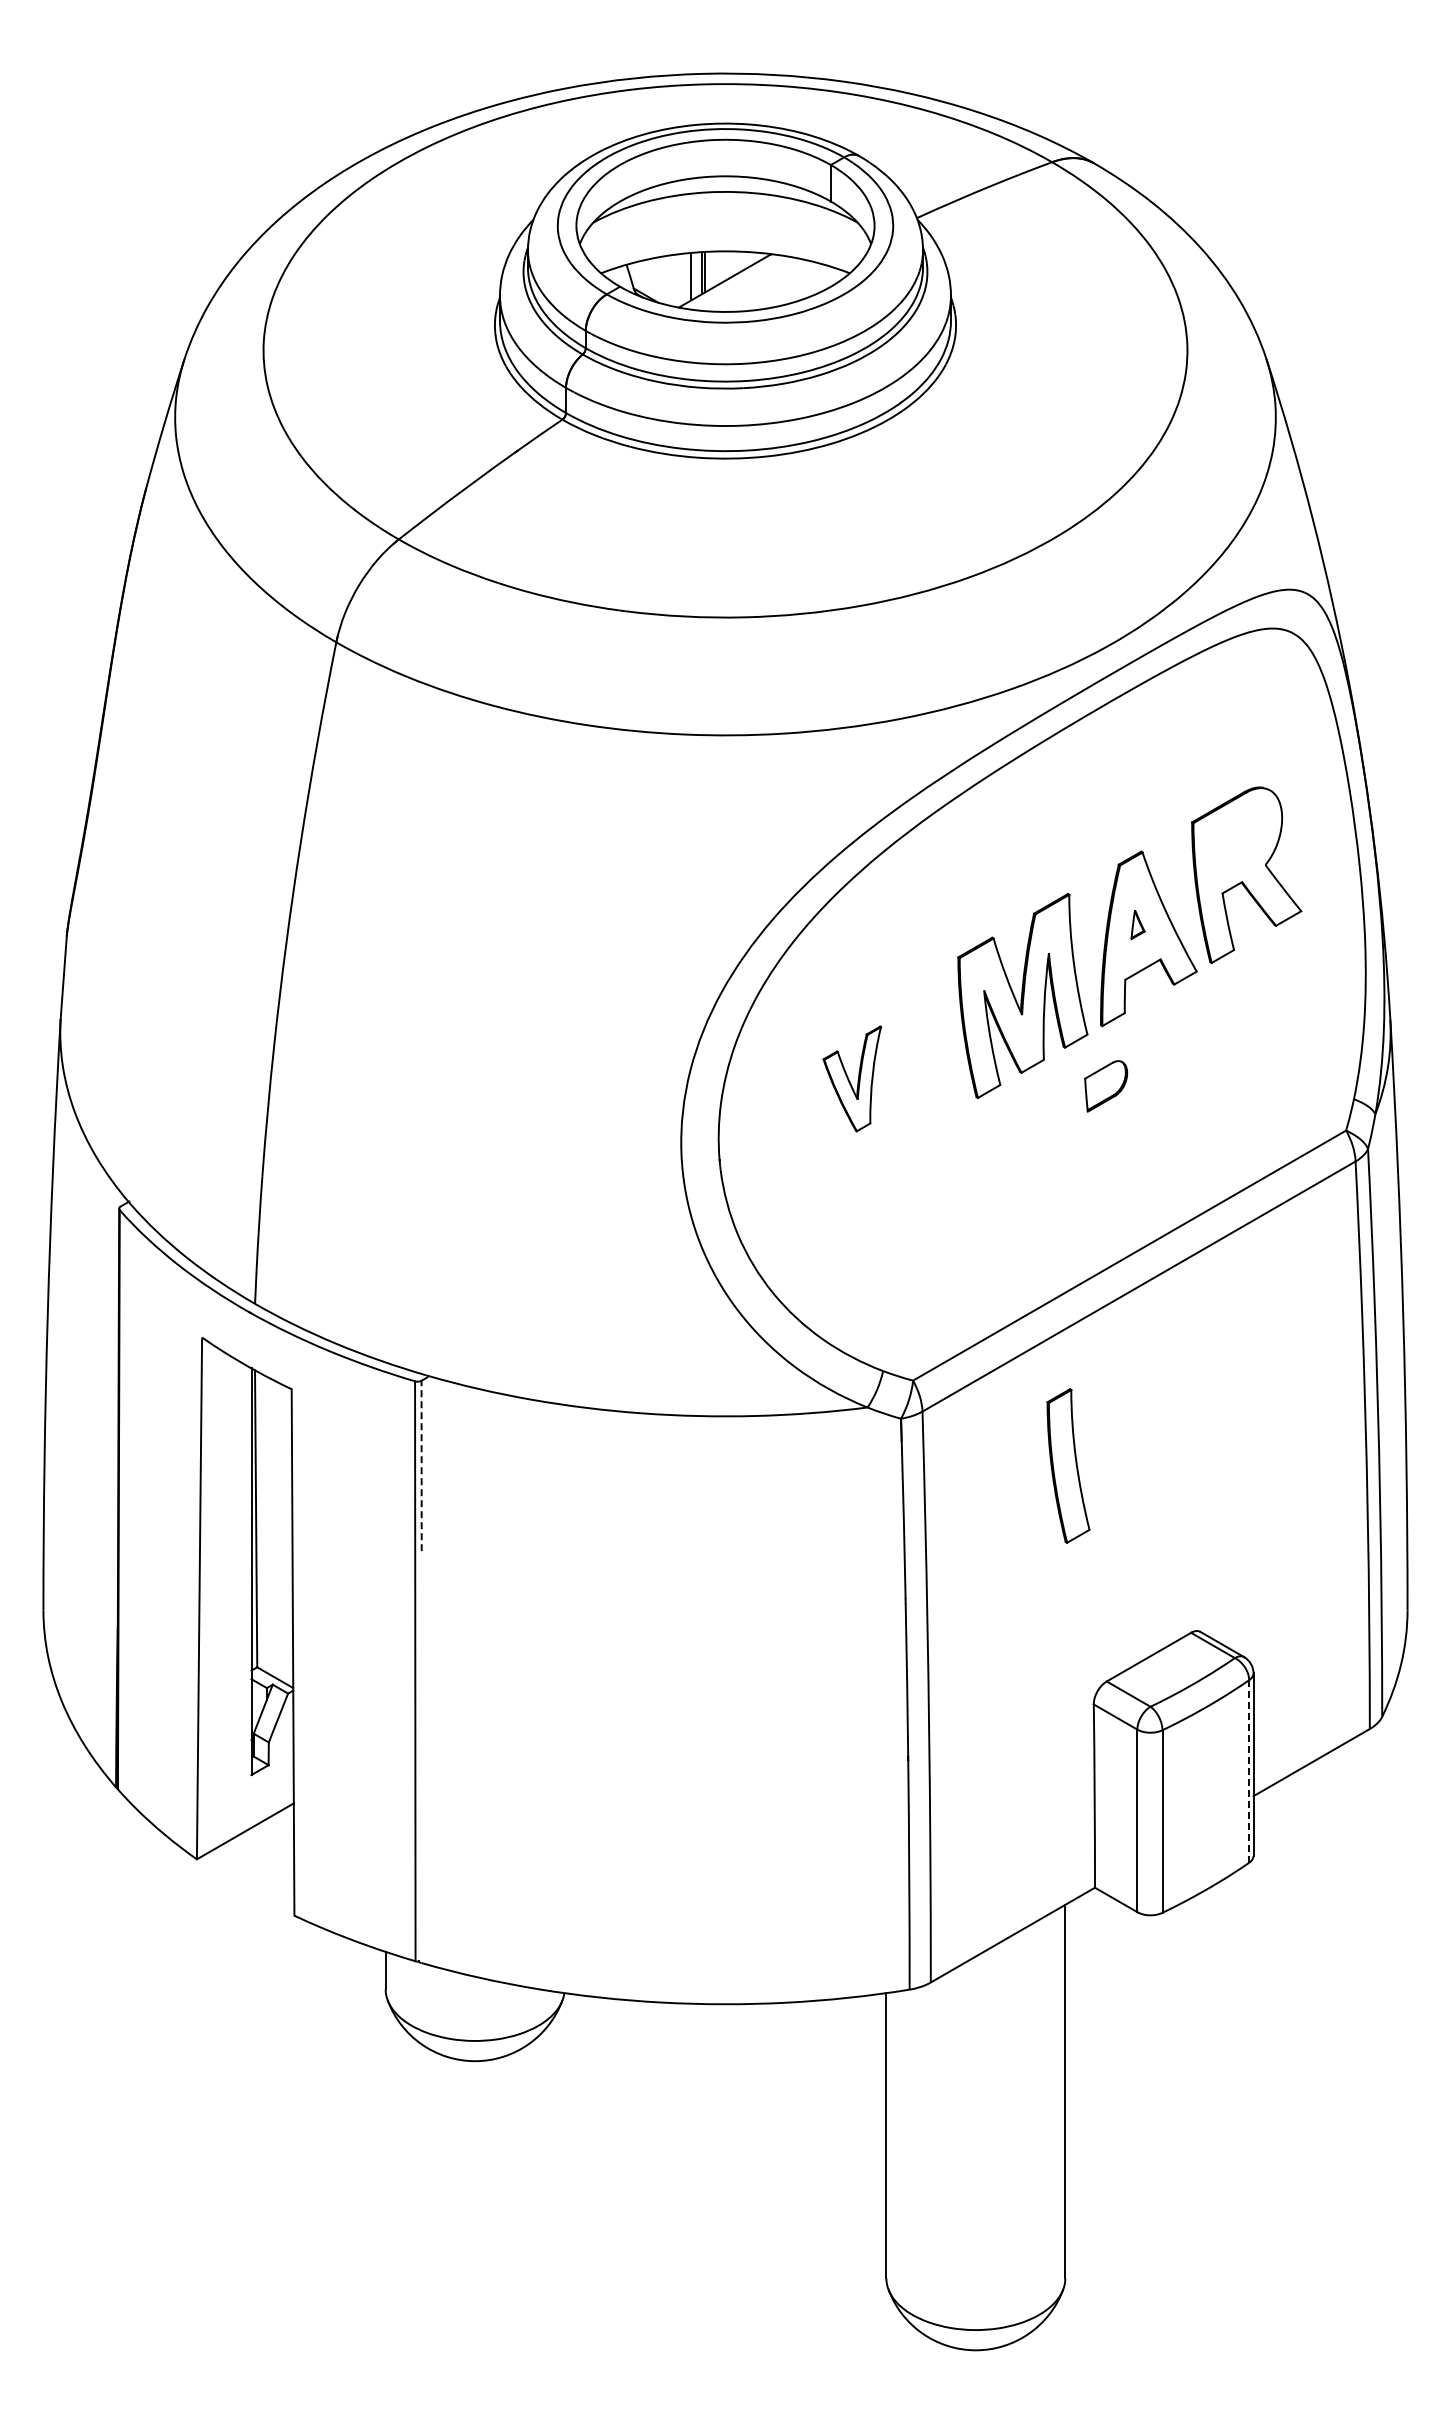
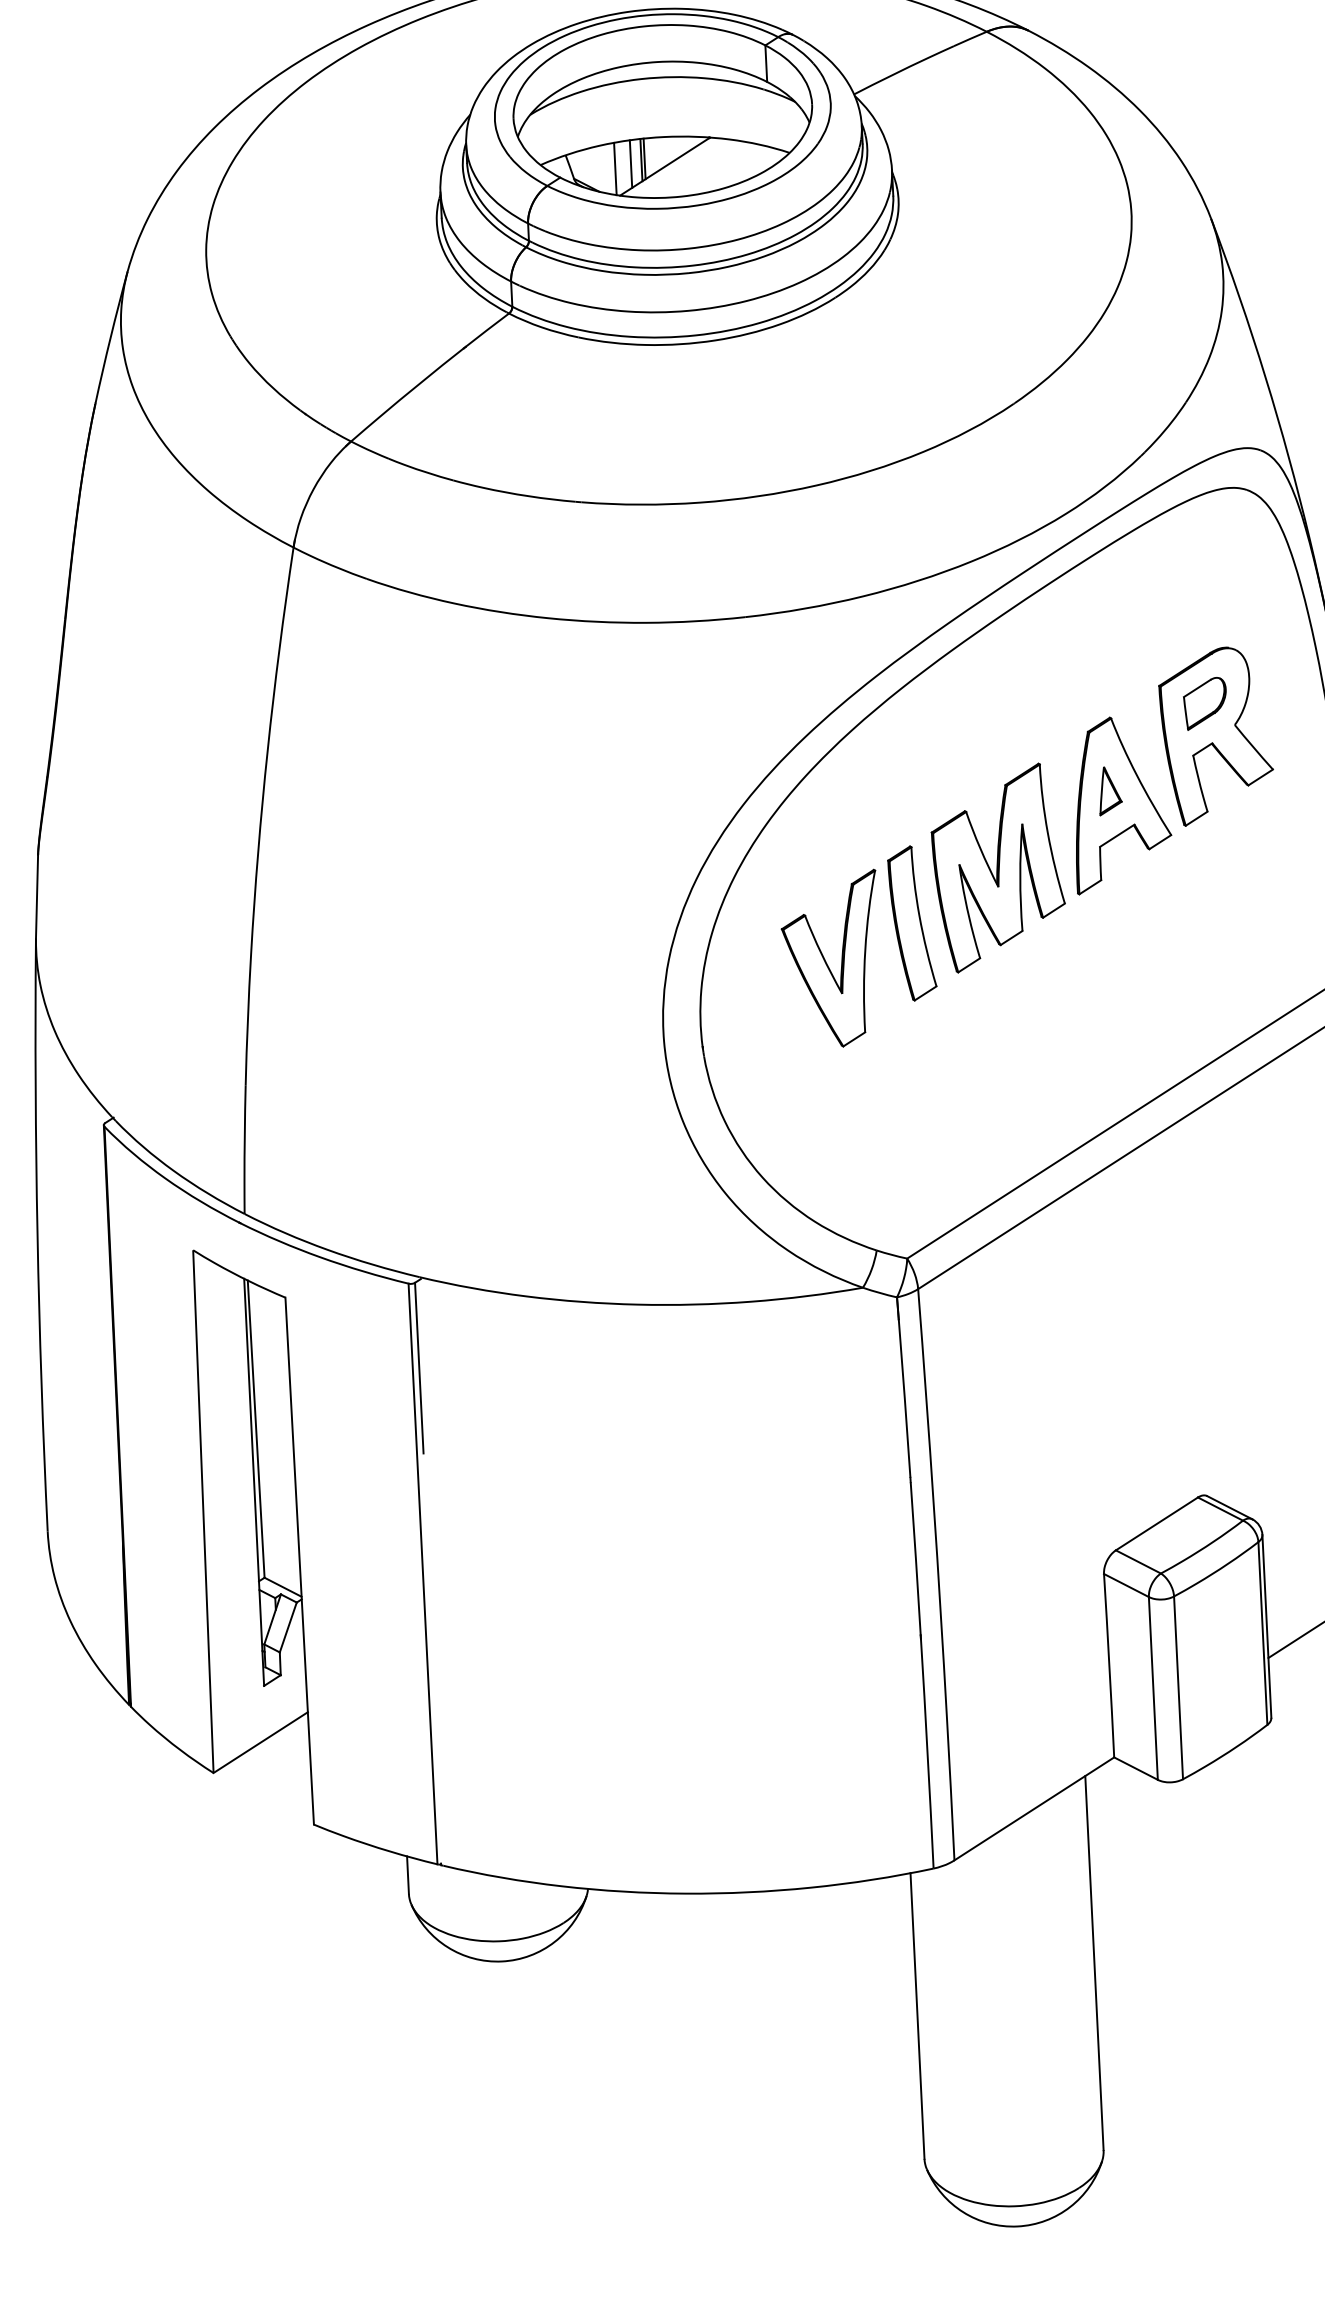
line: (675, 280) -> (615, 168), added
part: (1137, 924) -> (1109, 790), size x1.67
part: (852, 1078) -> (831, 959), size x1.67
part: (1106, 1086) -> (1205, 703), moved
line: (421, 1465) -> (419, 1367), dashed -> solid
part: (1068, 1465) -> (912, 922), moved
line: (1249, 1771) -> (1263, 1633), dashed -> solid

